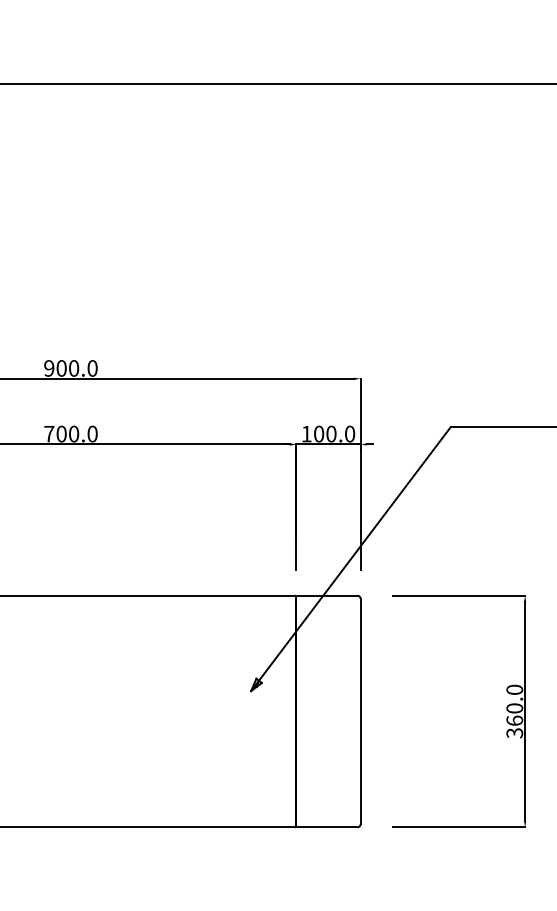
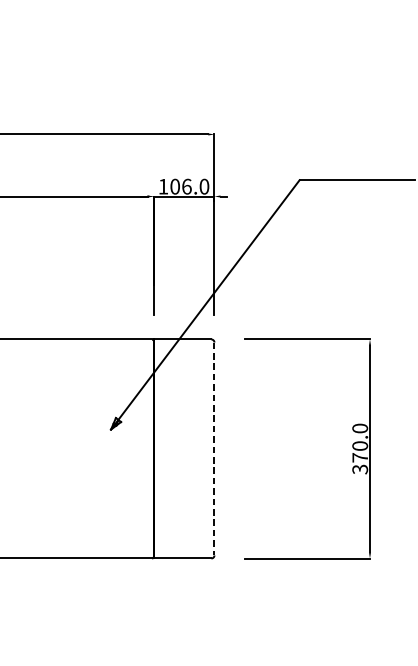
text: (331, 433) -> (186, 186), 100.0 -> 106.0
line: (360, 711) -> (214, 448), solid -> dashed
text: (514, 720) -> (359, 457), 360.0 -> 370.0

